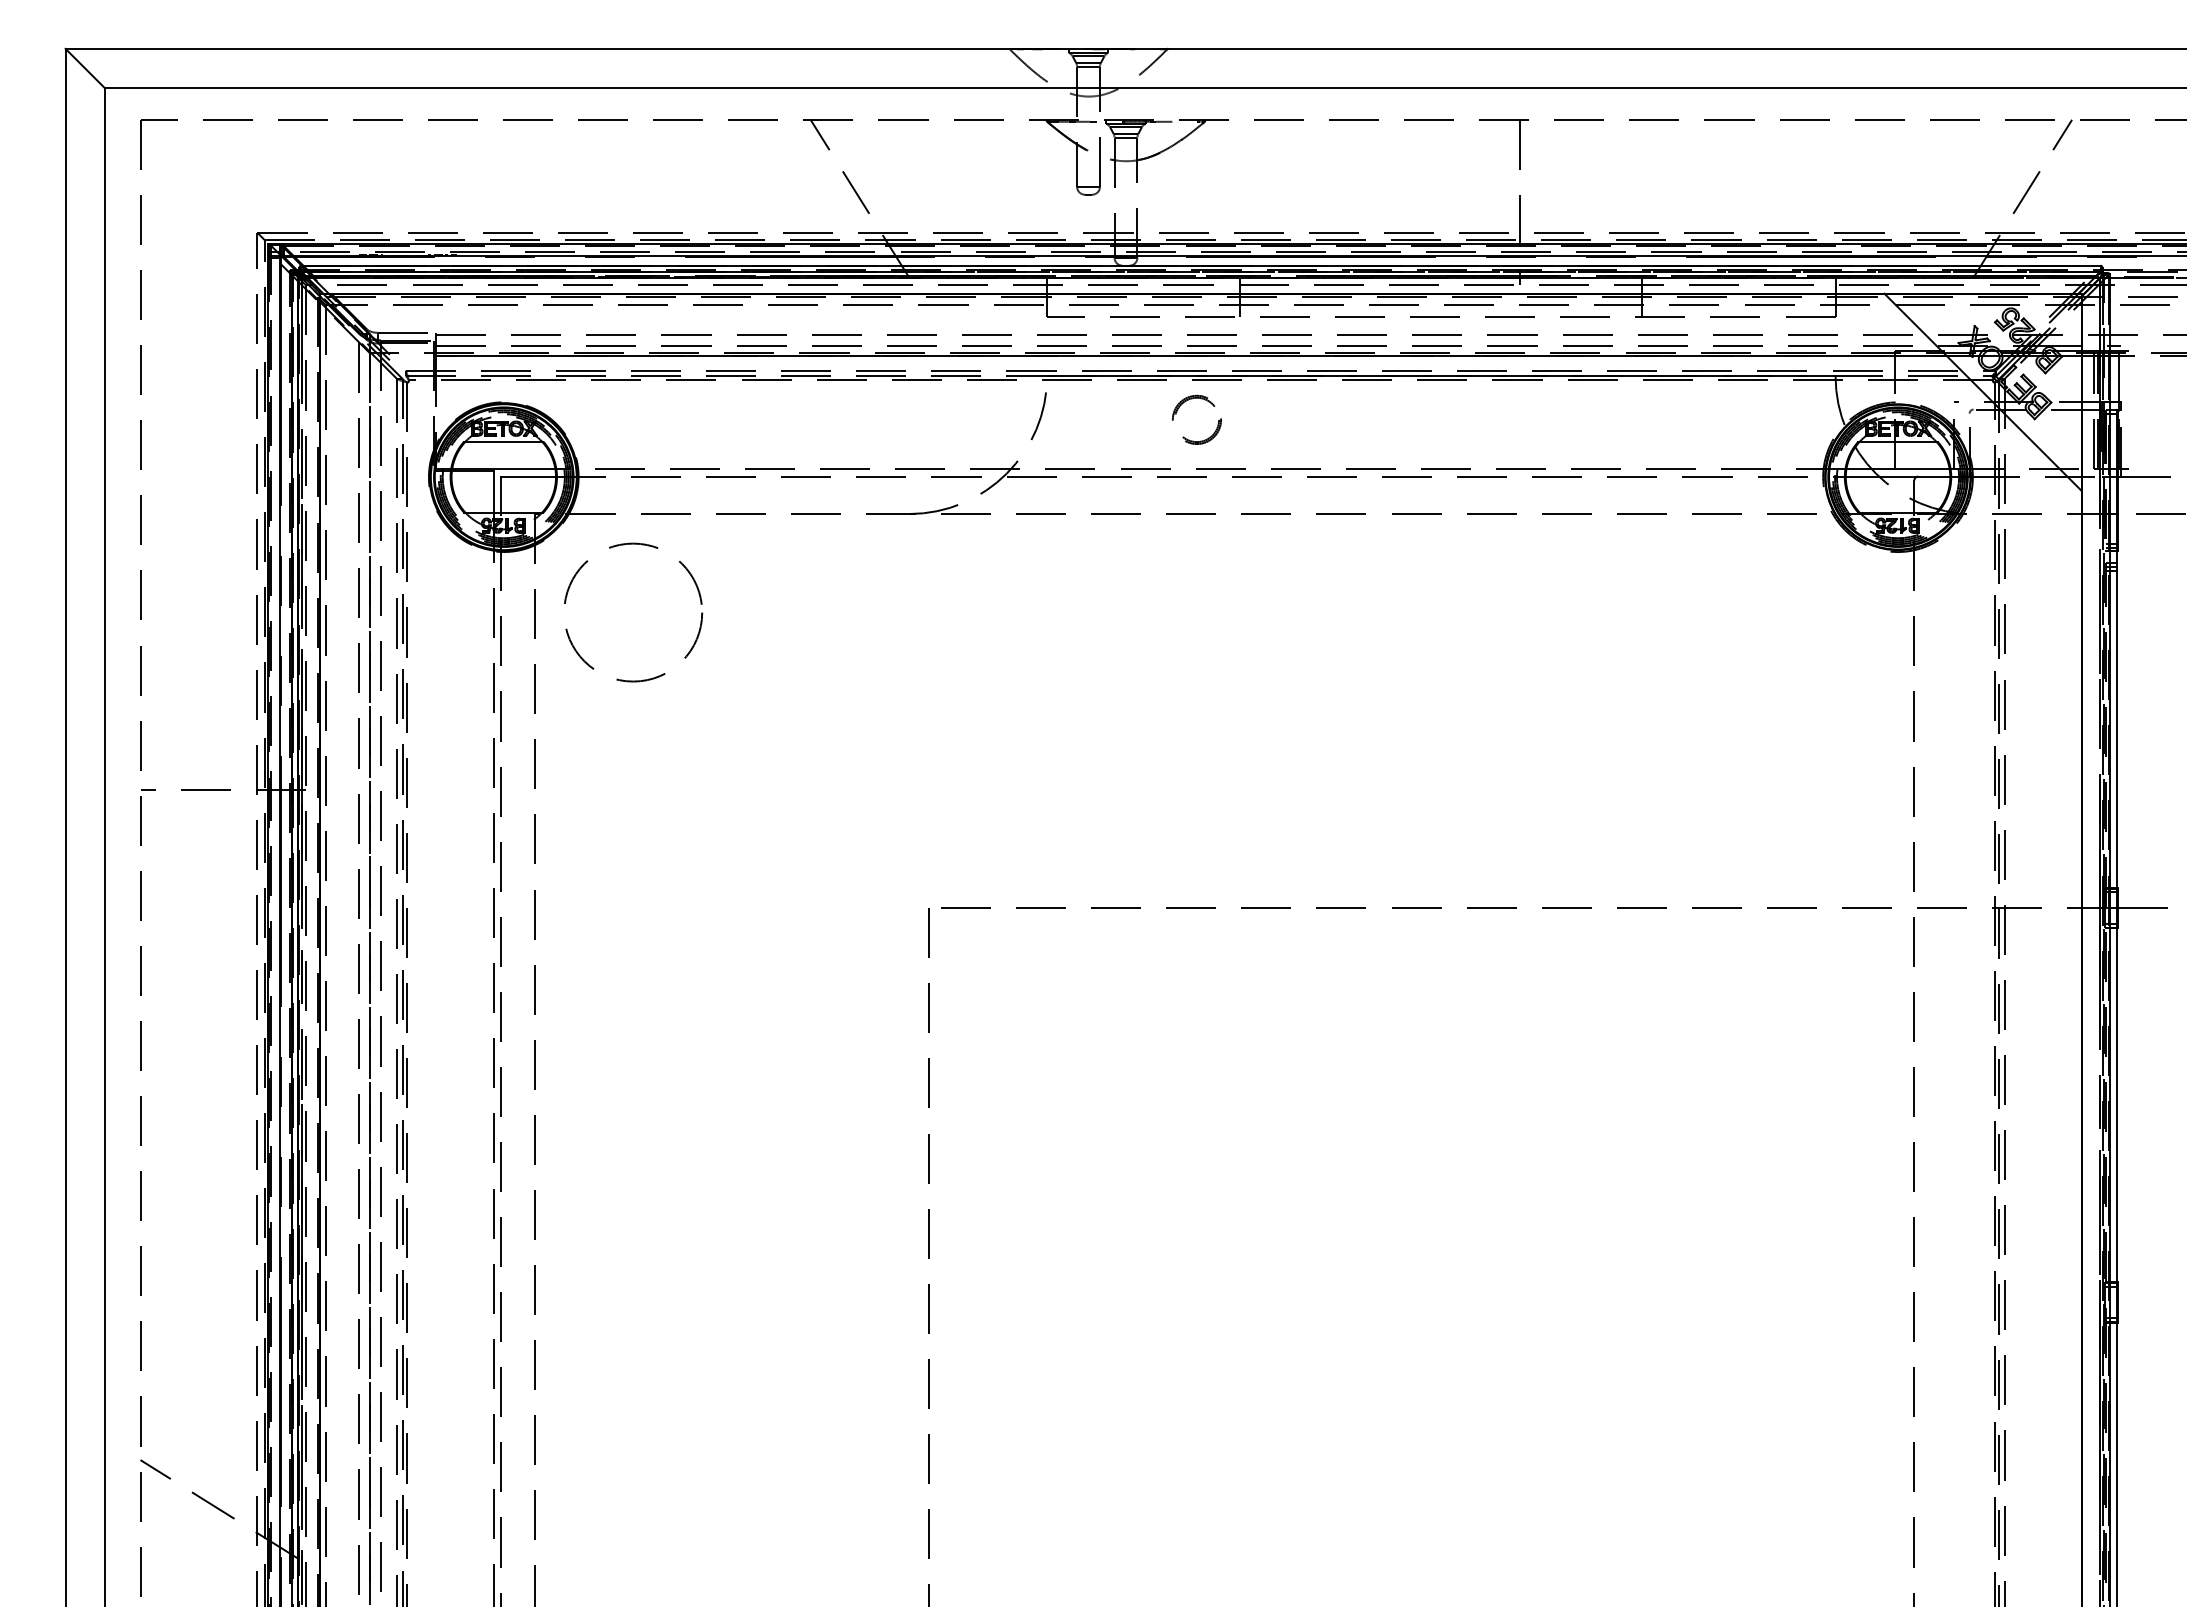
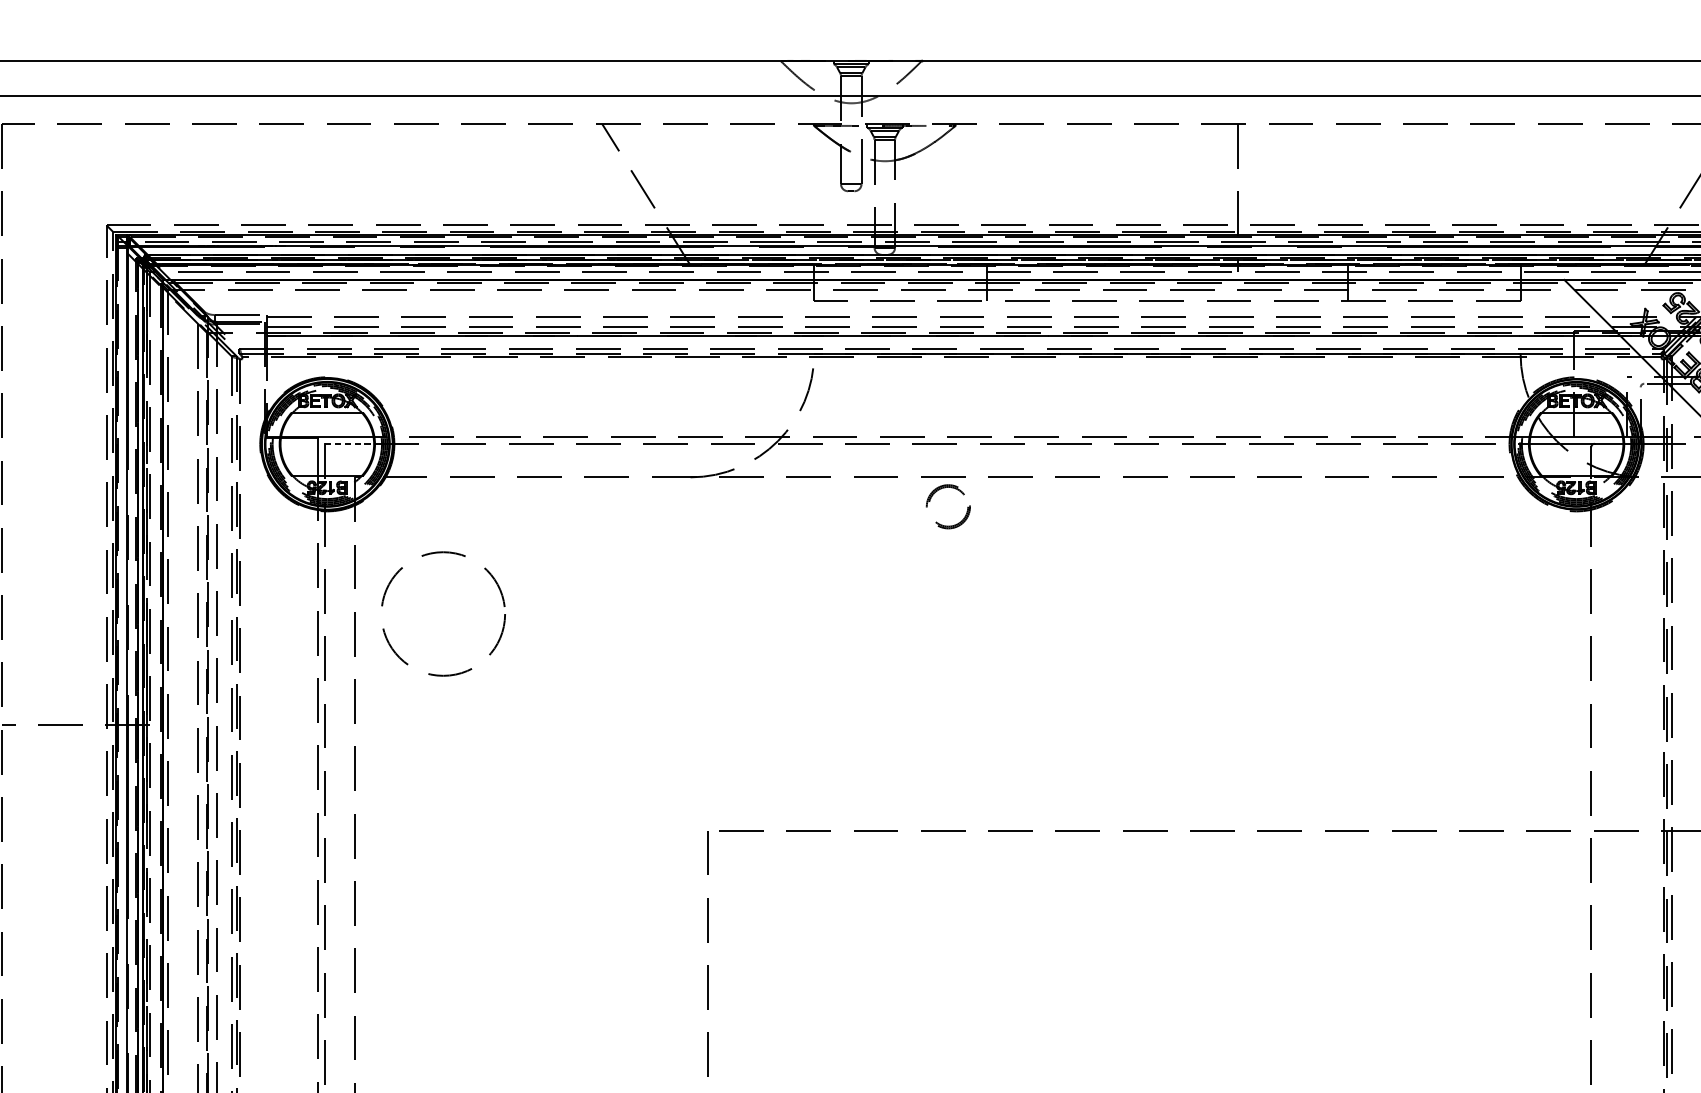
part: (1185, 402) -> (938, 491), moved
line: (529, 476) -> (350, 443), solid -> dashed
circle: (633, 612) -> (443, 613), moved

